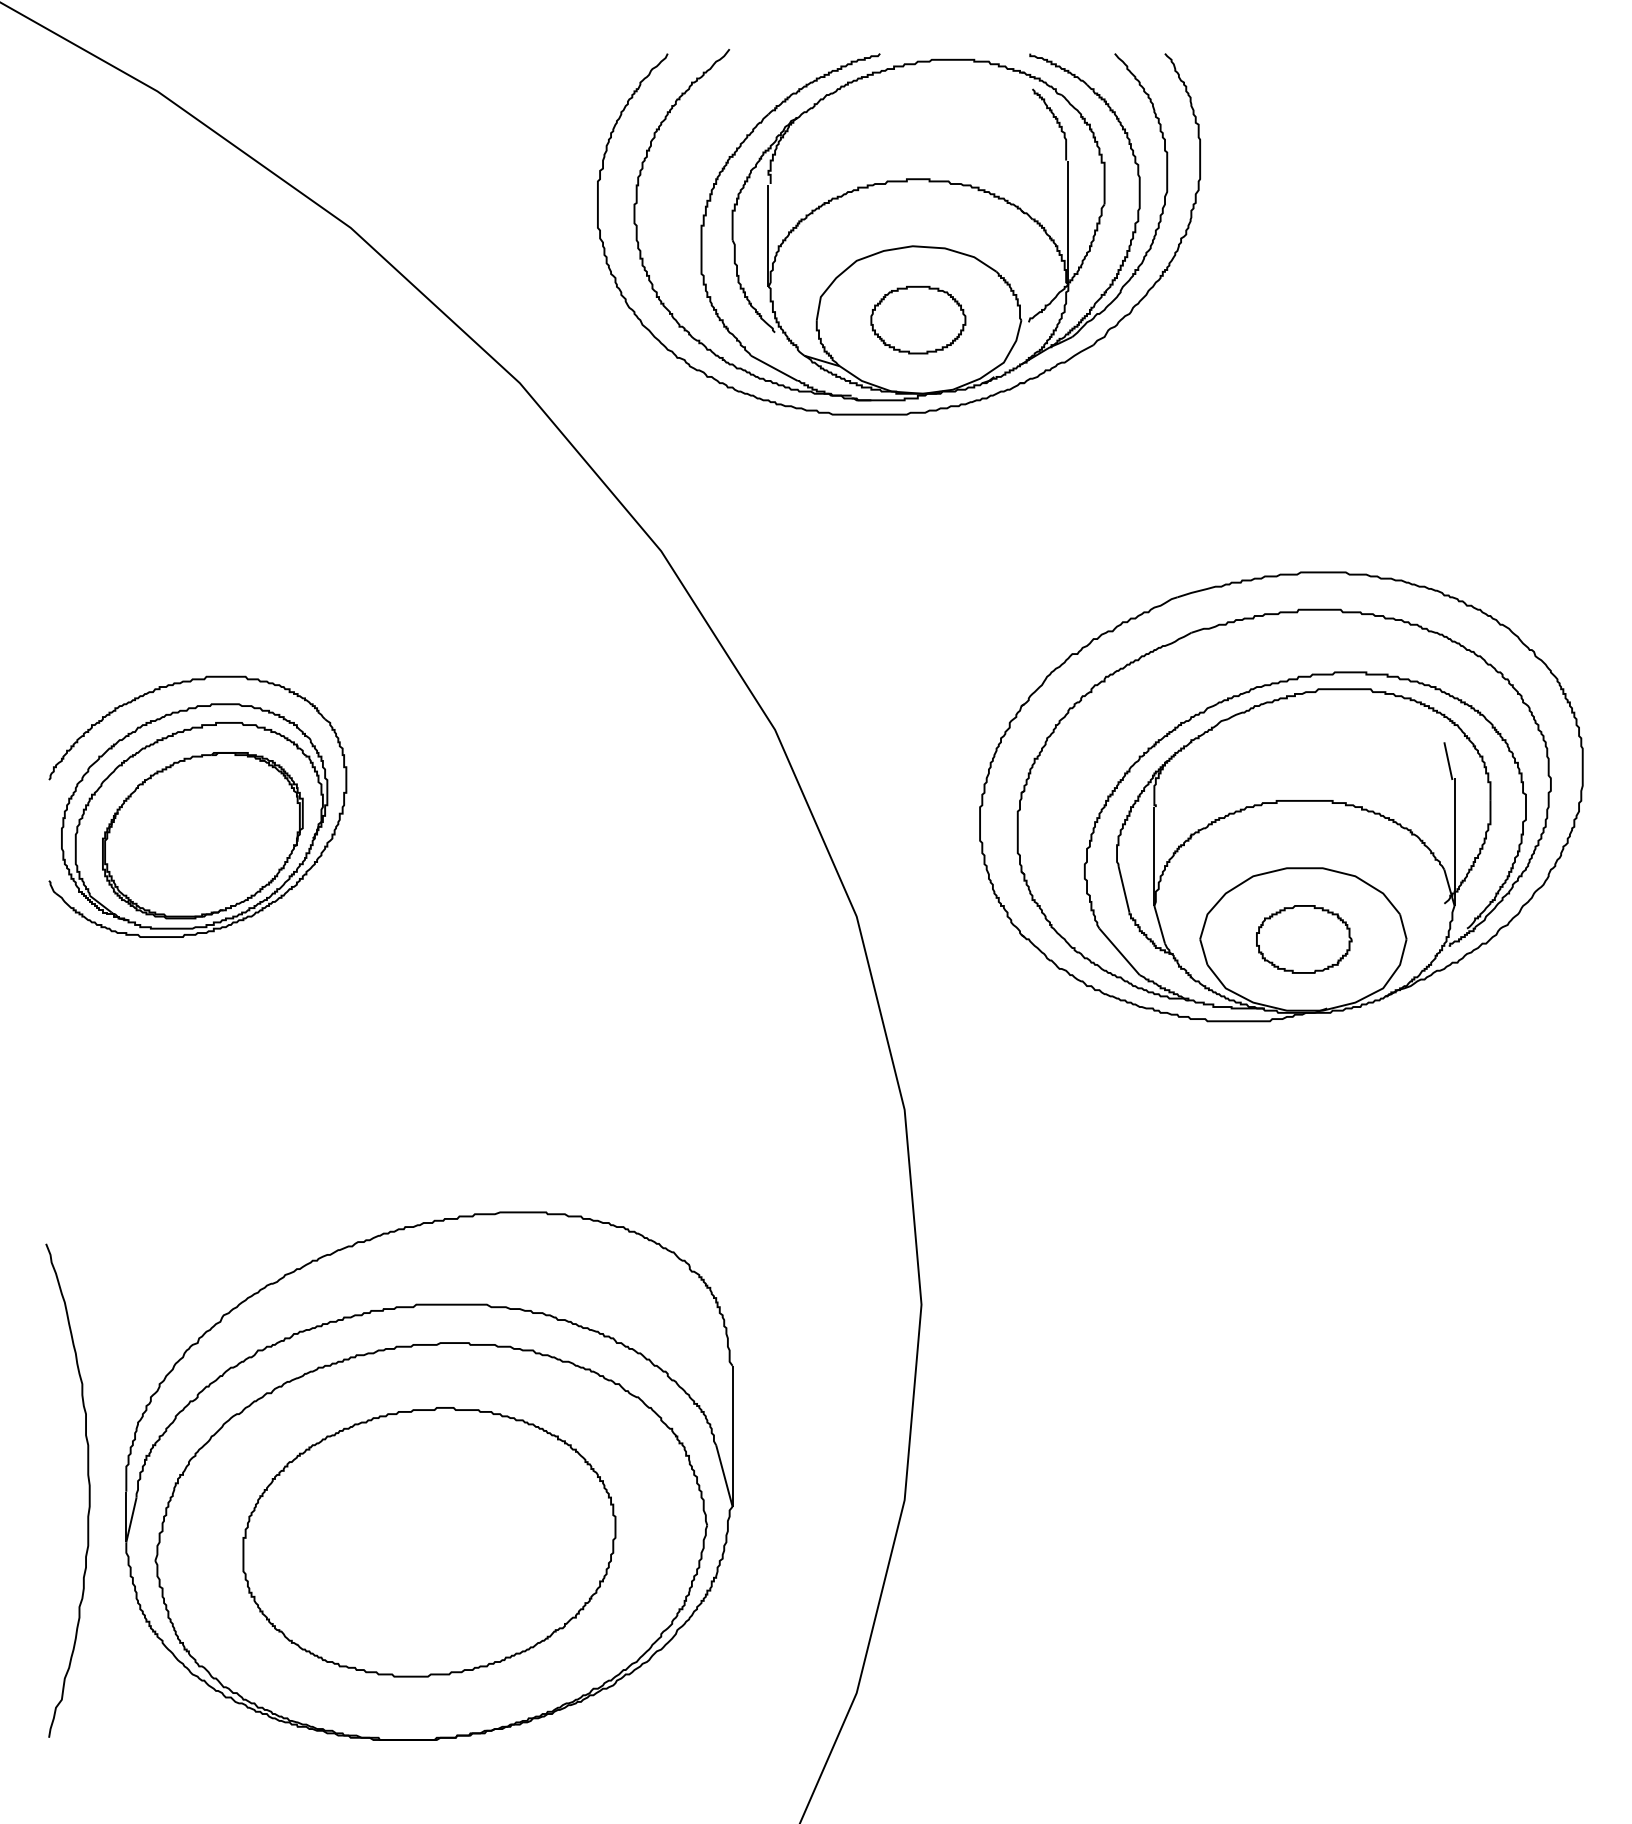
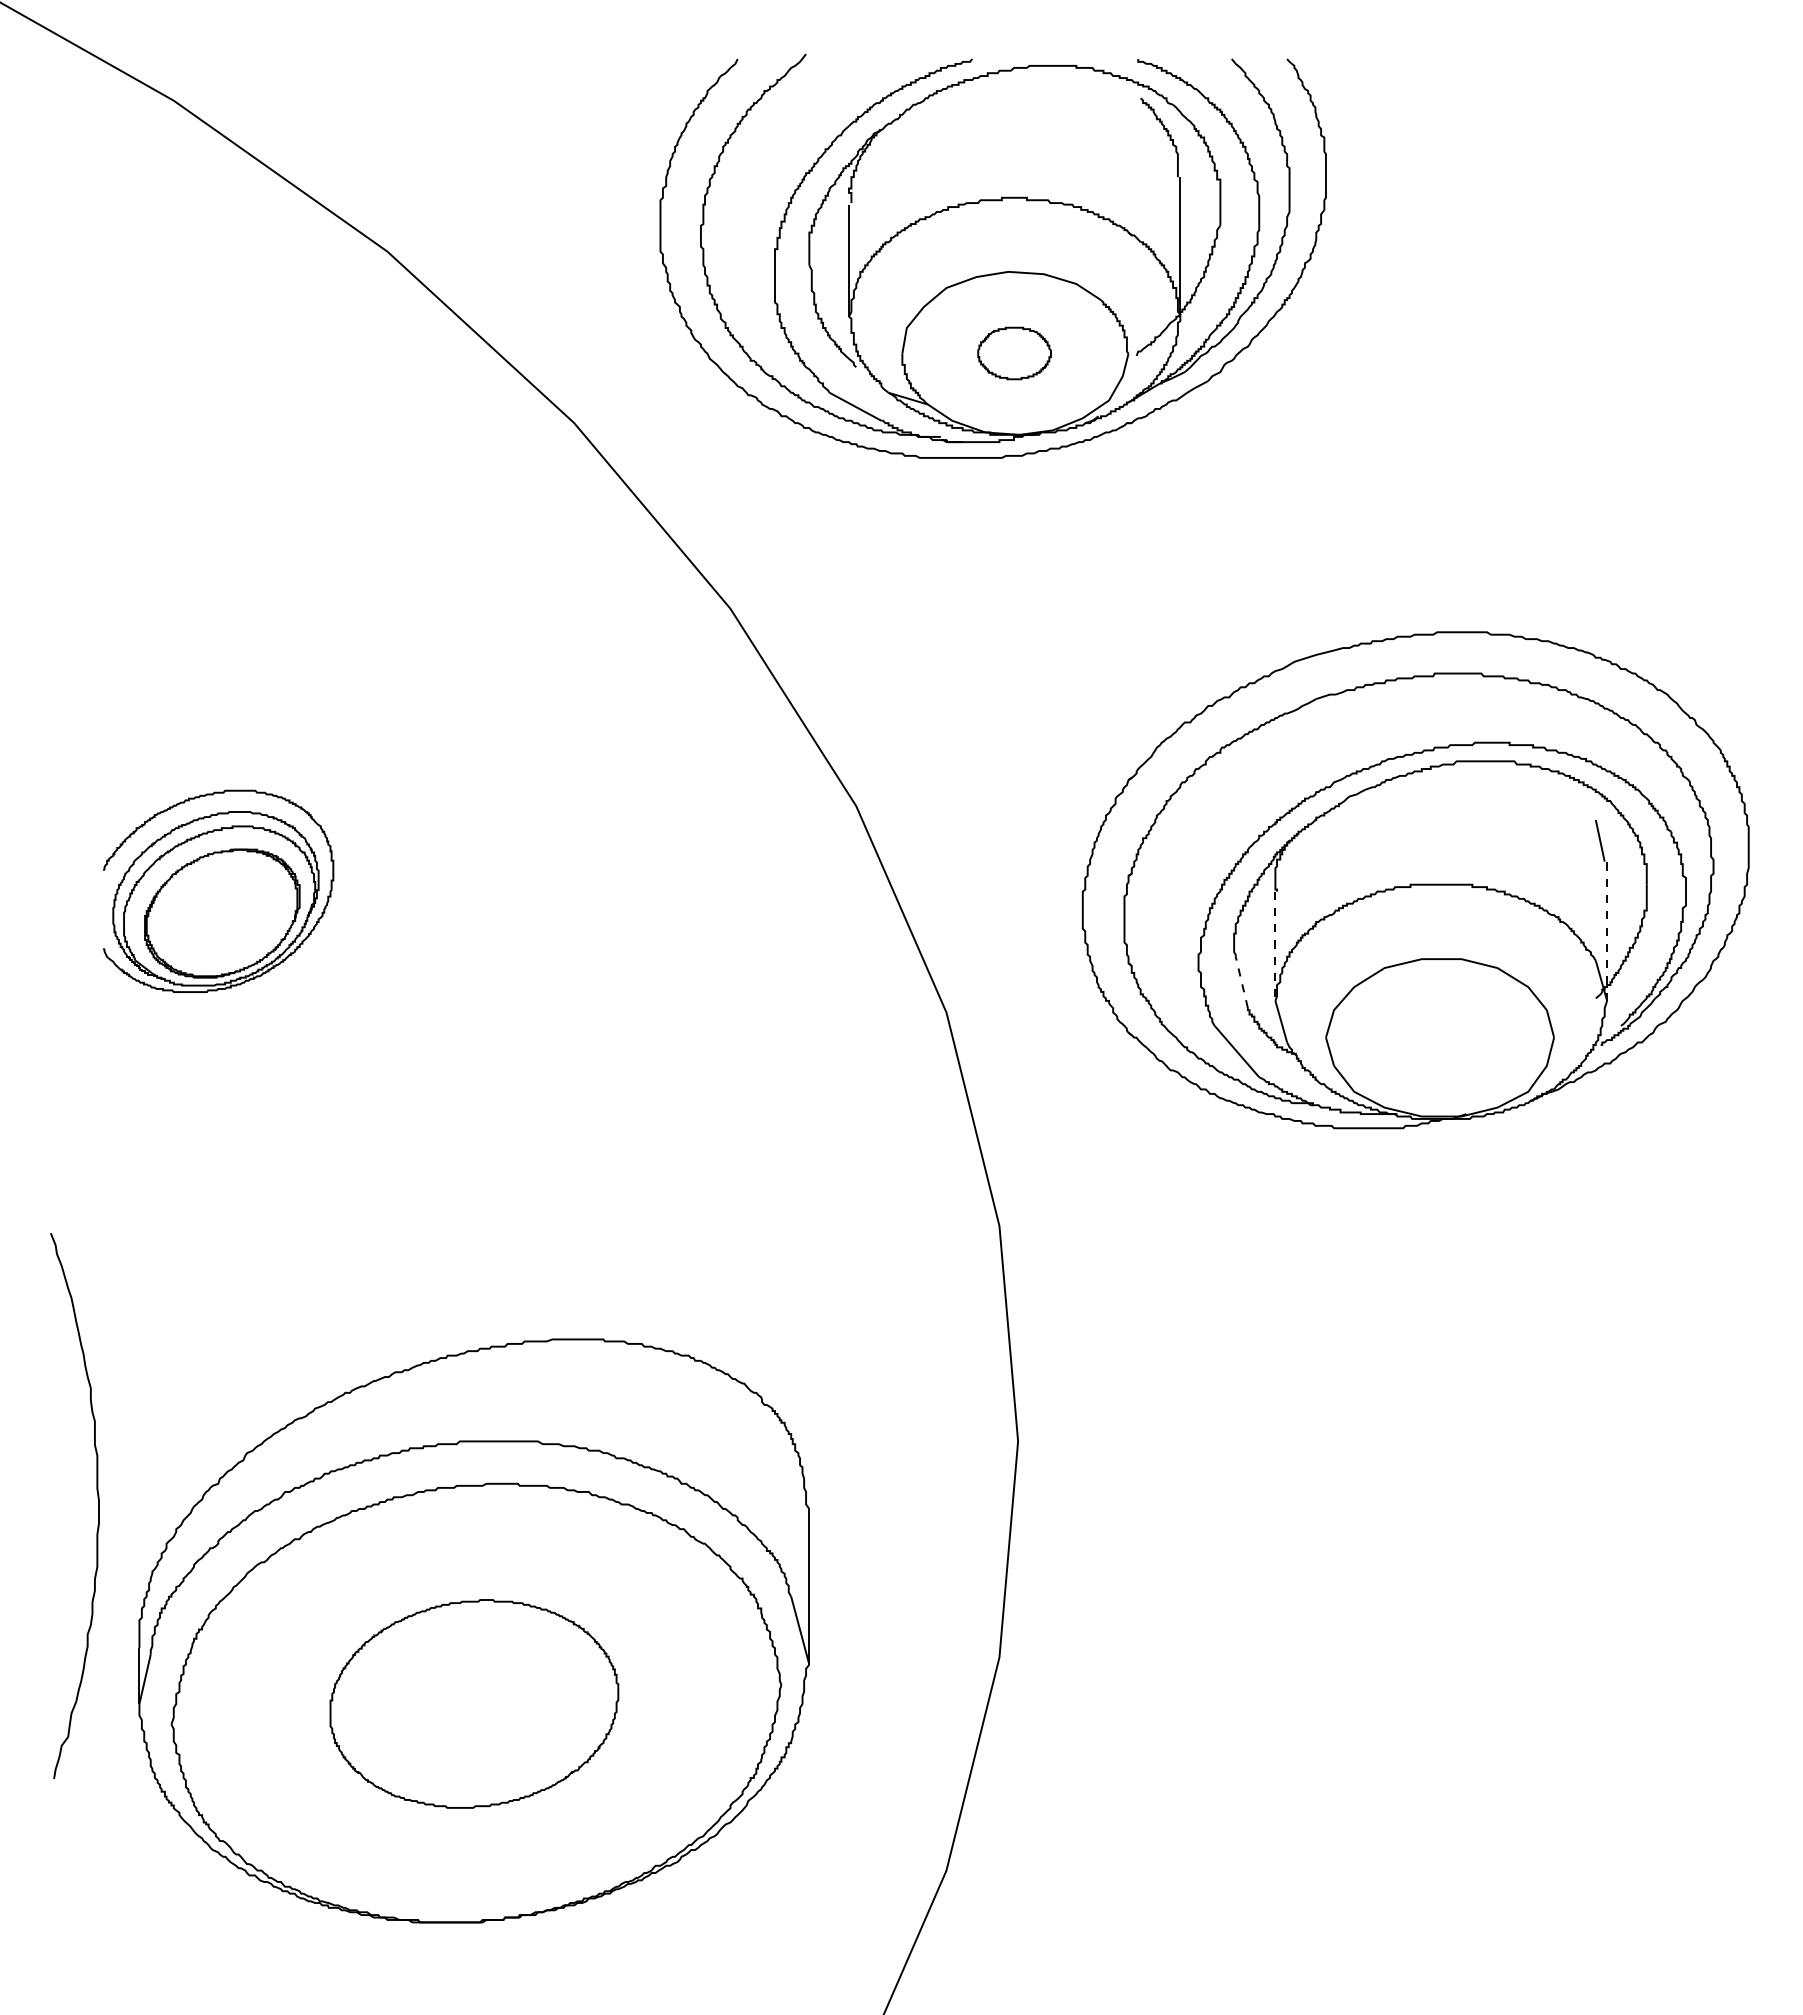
part: (918, 320) -> (1014, 353), size x0.7
part: (197, 807) -> (218, 891), size x0.7
line: (1454, 842) -> (1607, 930), solid -> dashed
line: (1154, 856) -> (1275, 946), solid -> dashed
line: (1123, 888) -> (1241, 981), solid -> dashed
part: (1303, 939) -> (1440, 1037), removed
curve: (89, 1490) -> (98, 1505), moved
part: (429, 1541) -> (474, 1703), size x0.7

